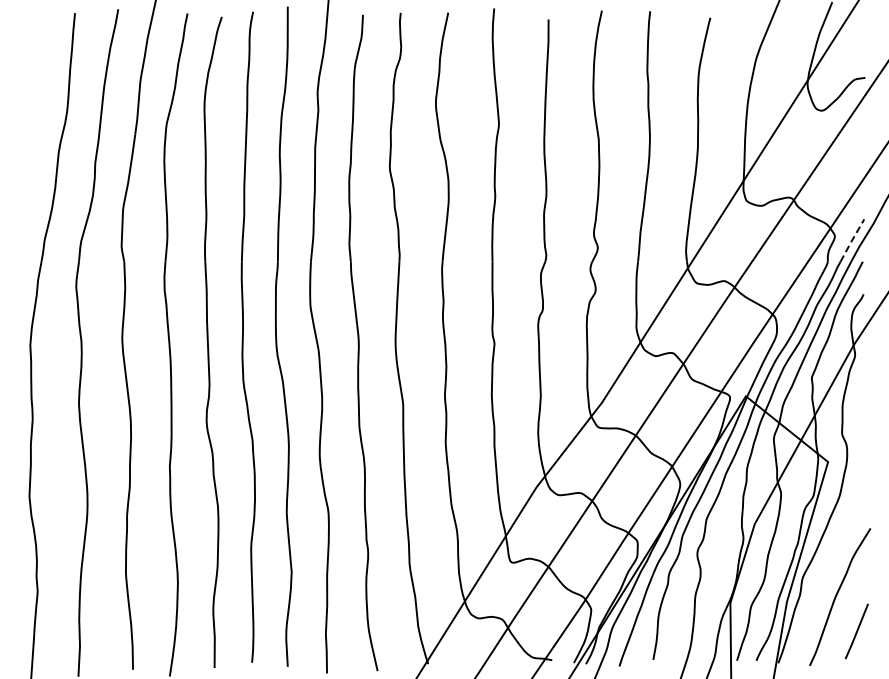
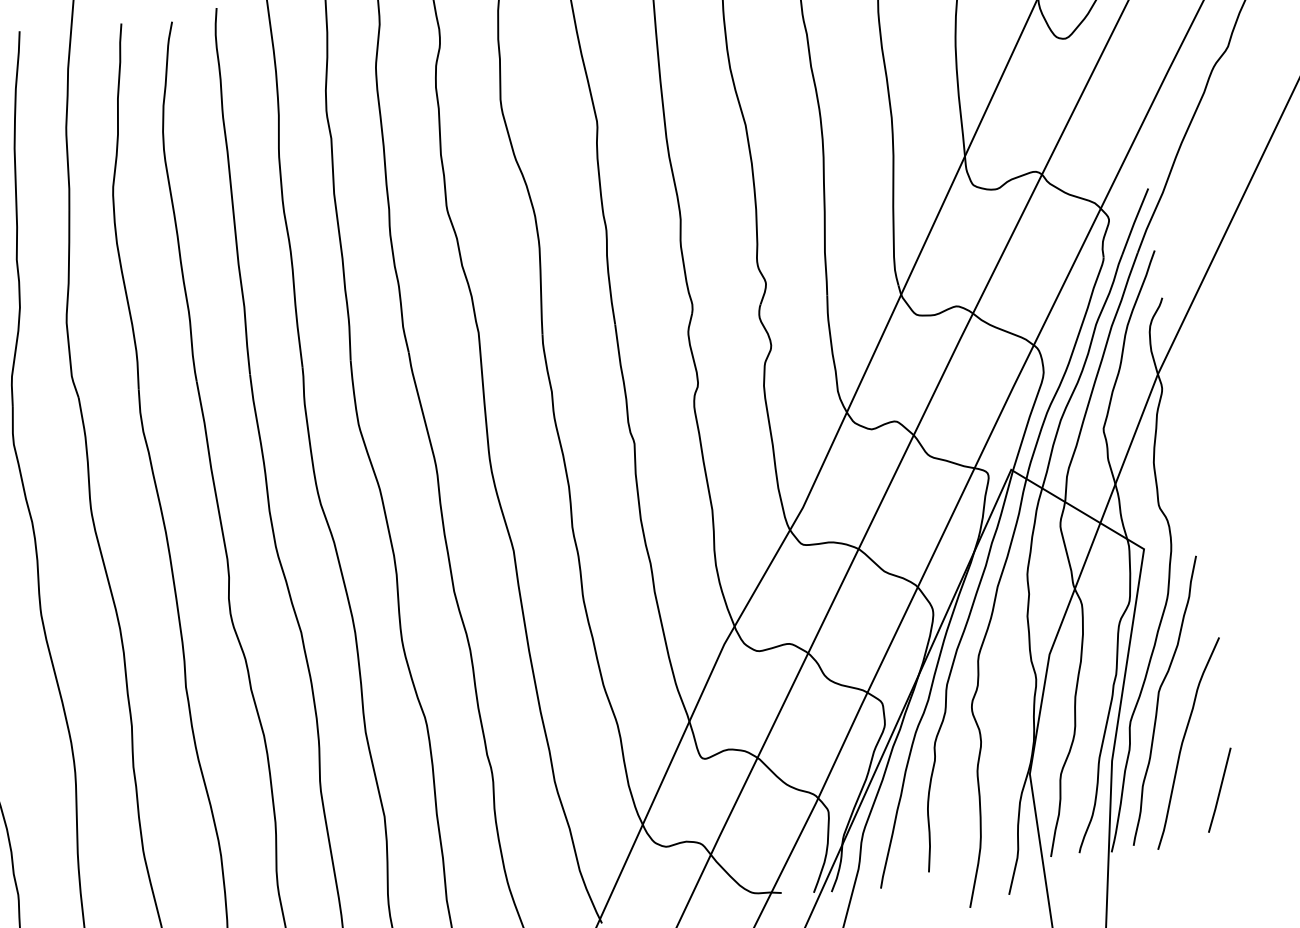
line: (852, 240) -> (1135, 221), dashed -> solid
curve: (824, 565) -> (1159, 700), added

